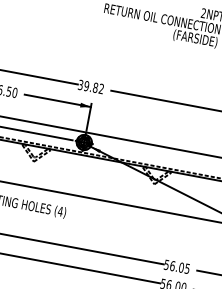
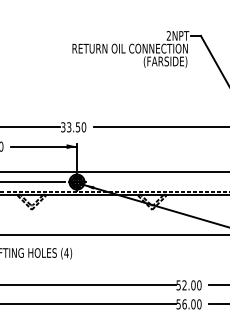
text: (93, 87) -> (76, 127), 39.82 -> 33.50
text: (179, 267) -> (191, 285), 56.05 -> 52.00

